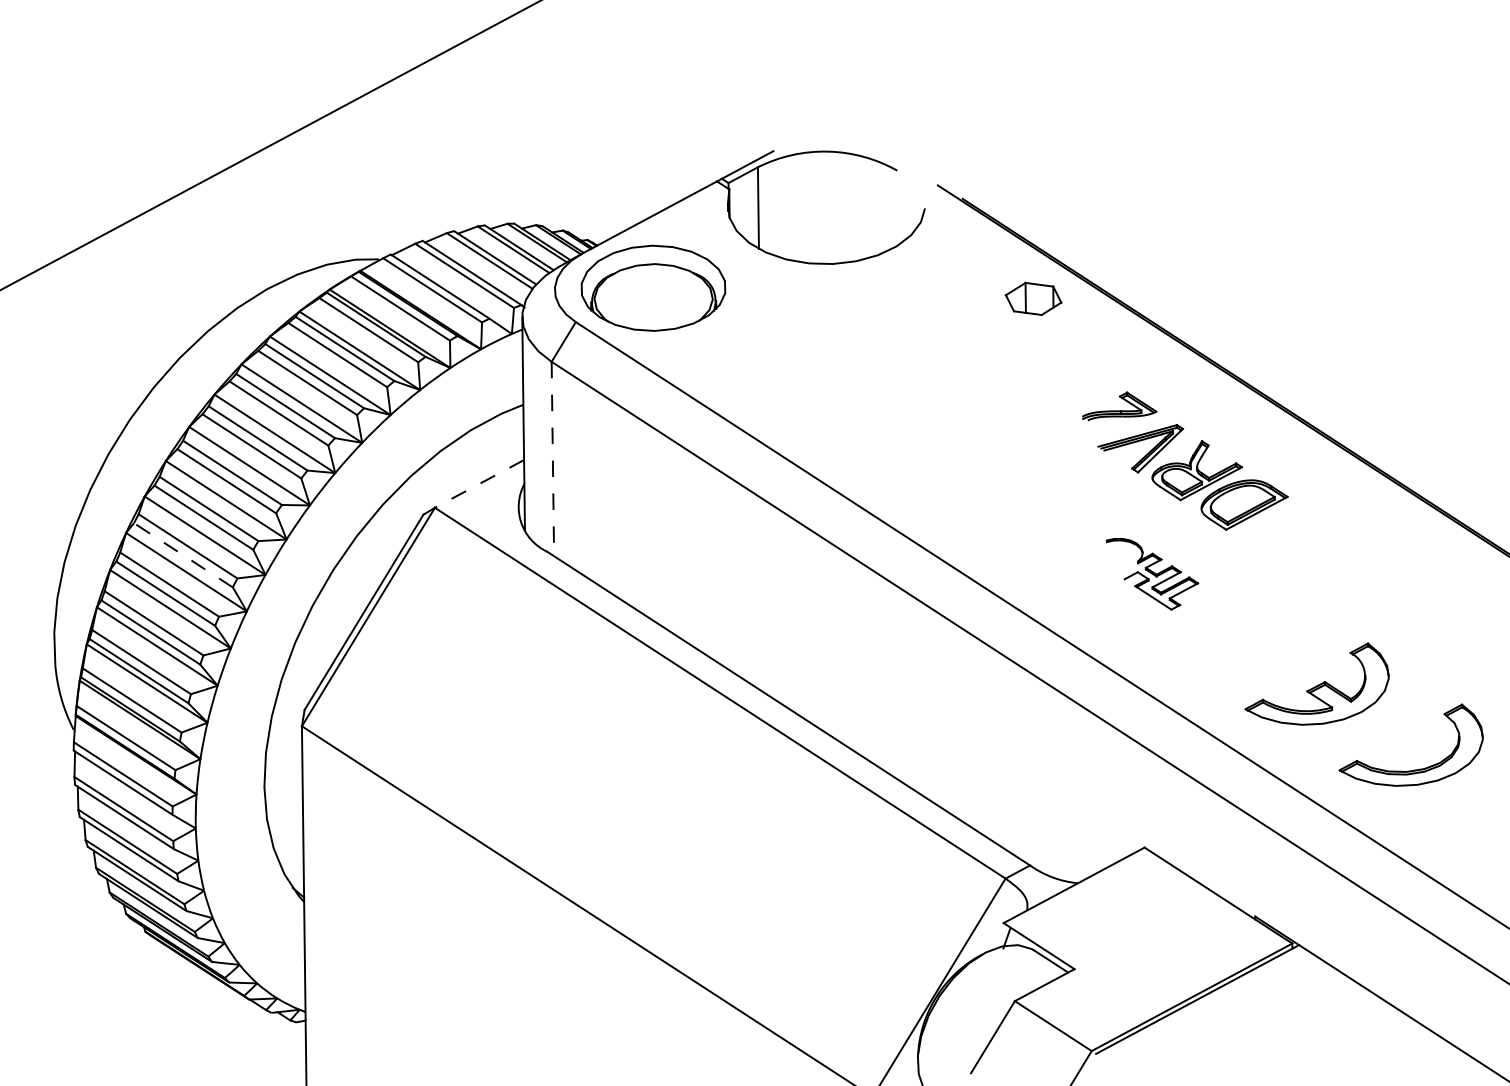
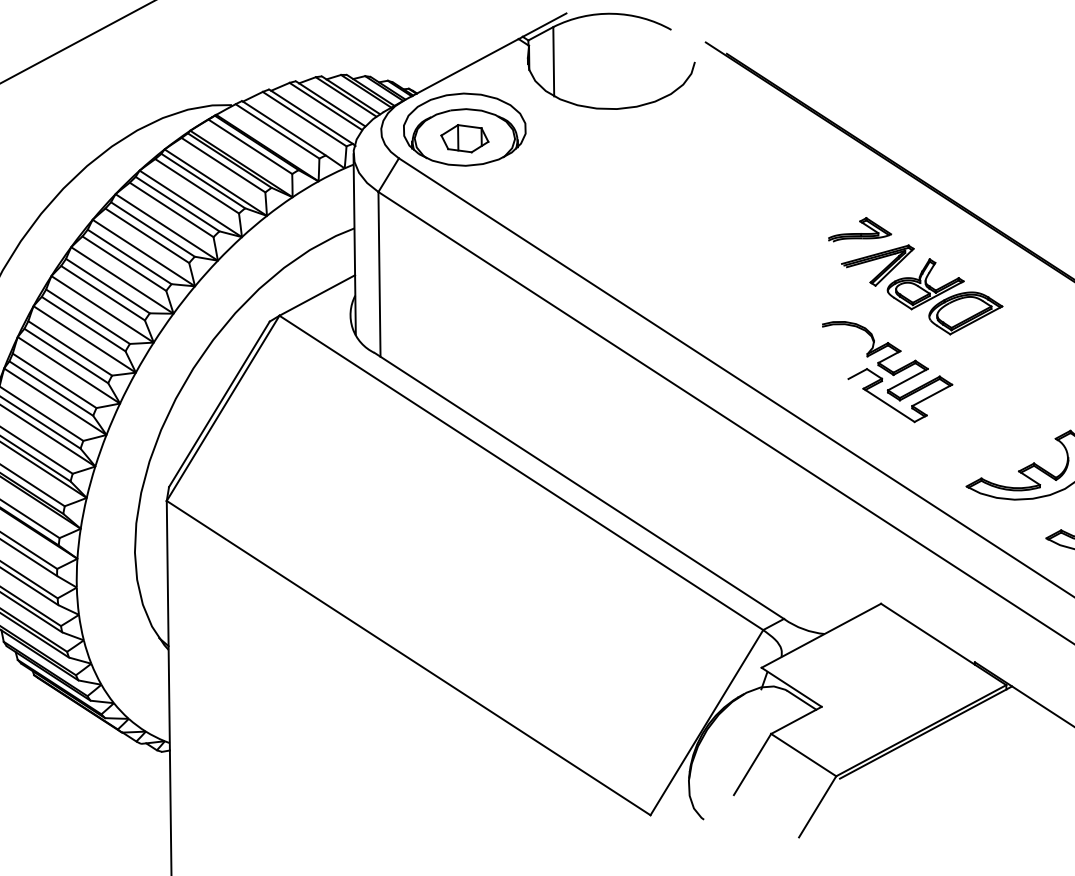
part: (1033, 298) -> (464, 138), moved
line: (552, 459) -> (379, 274), dashed -> solid
line: (479, 483) -> (317, 295), dashed -> solid
line: (183, 555) -> (66, 356), dashed -> solid
part: (1152, 574) -> (887, 372), size x1.67

